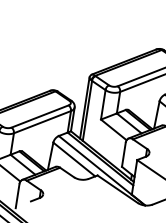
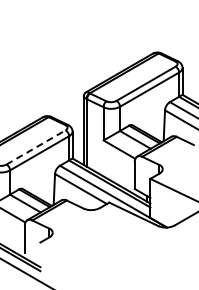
line: (40, 116) -> (36, 147), solid -> dashed

